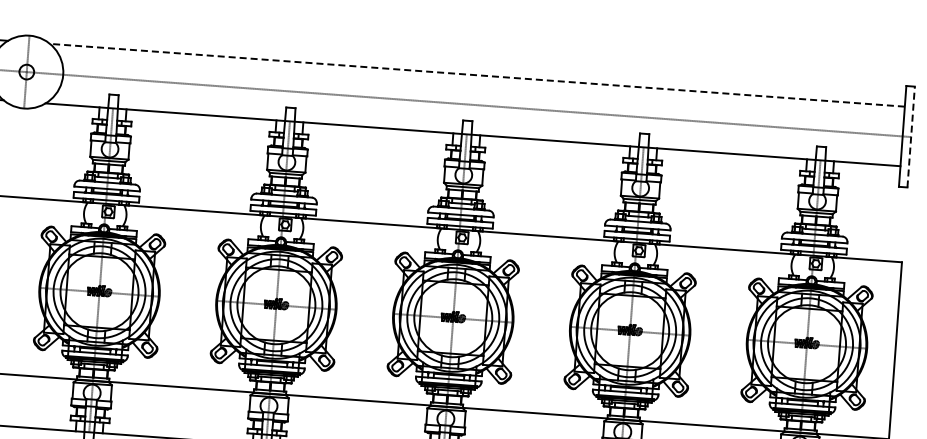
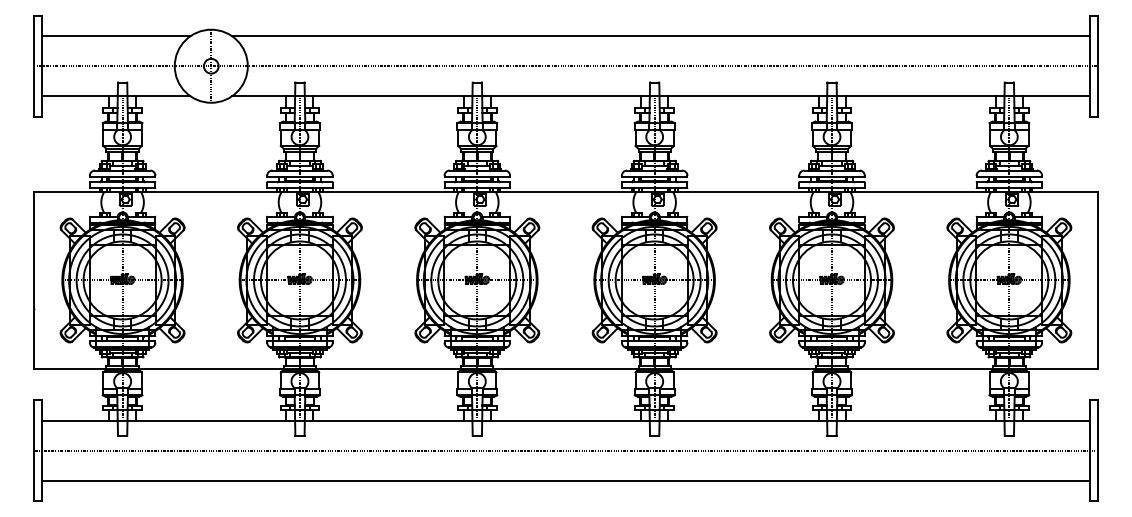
line: (476, 75) -> (660, 36), dashed -> solid
line: (911, 137) -> (1098, 66), dashed -> solid

